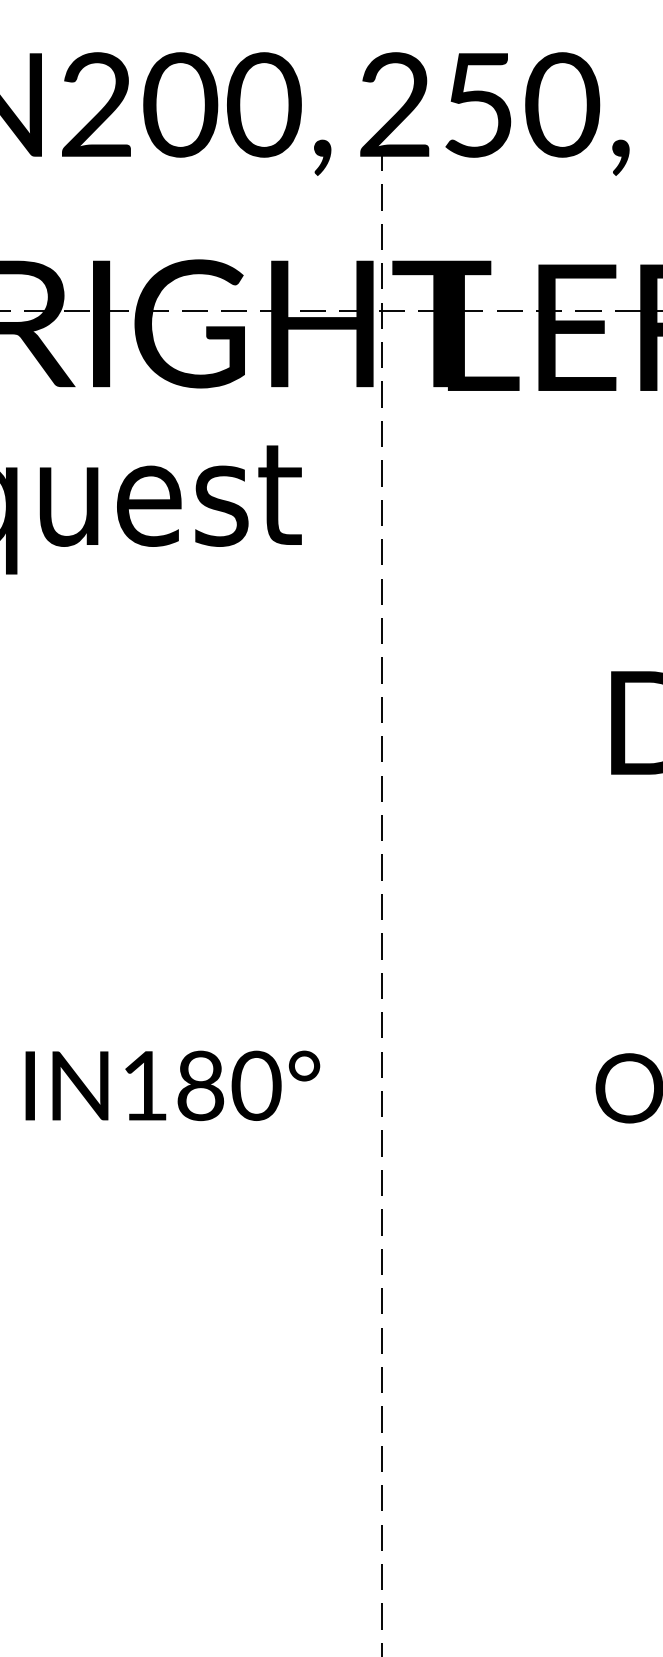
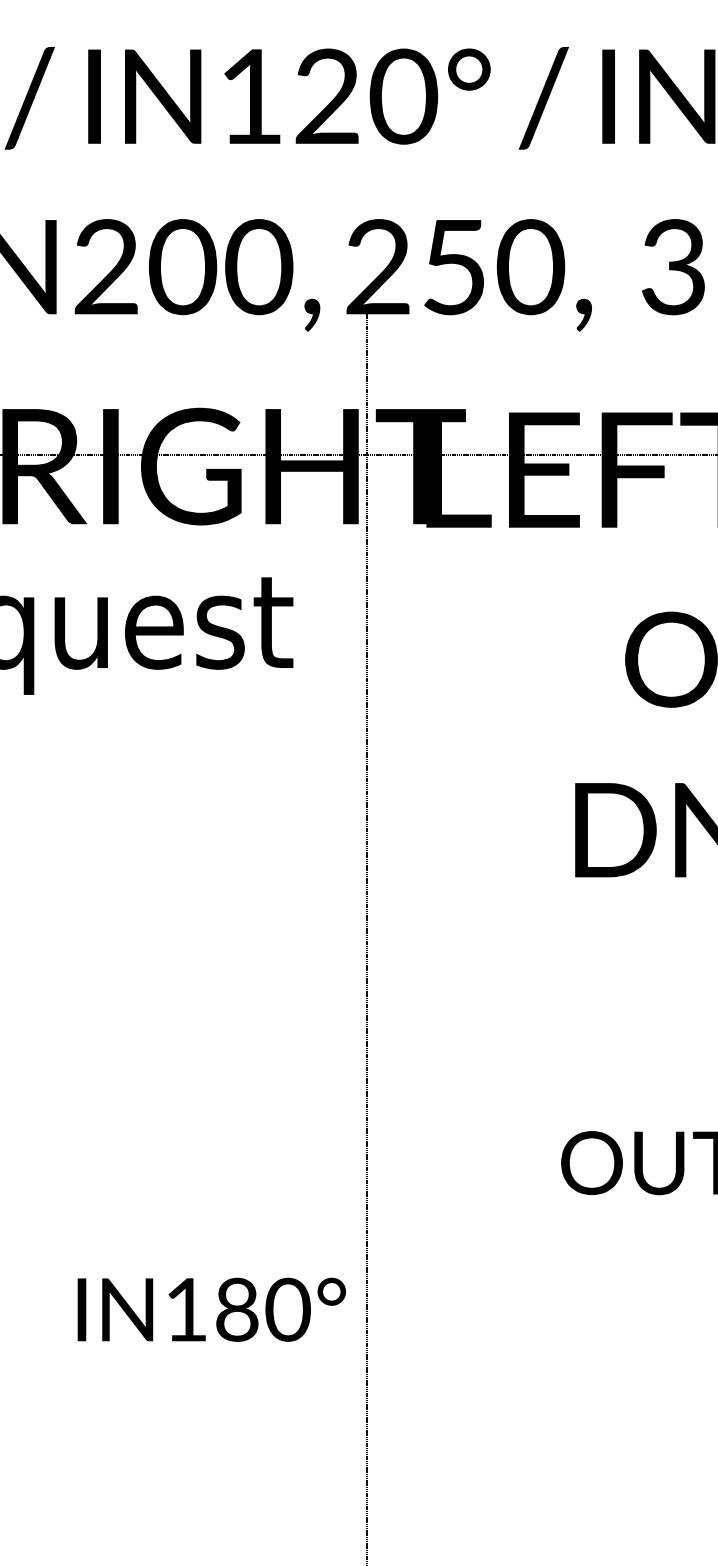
text: (172, 1085) -> (211, 1309), moved

